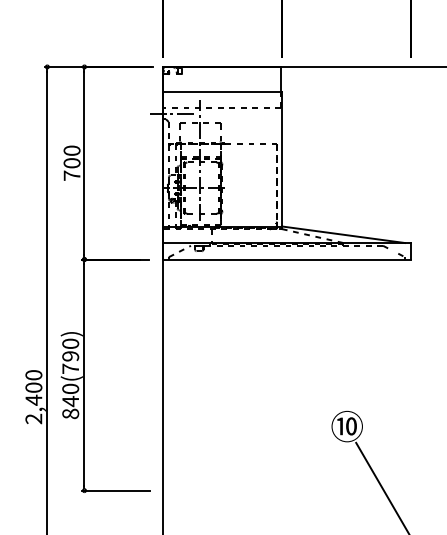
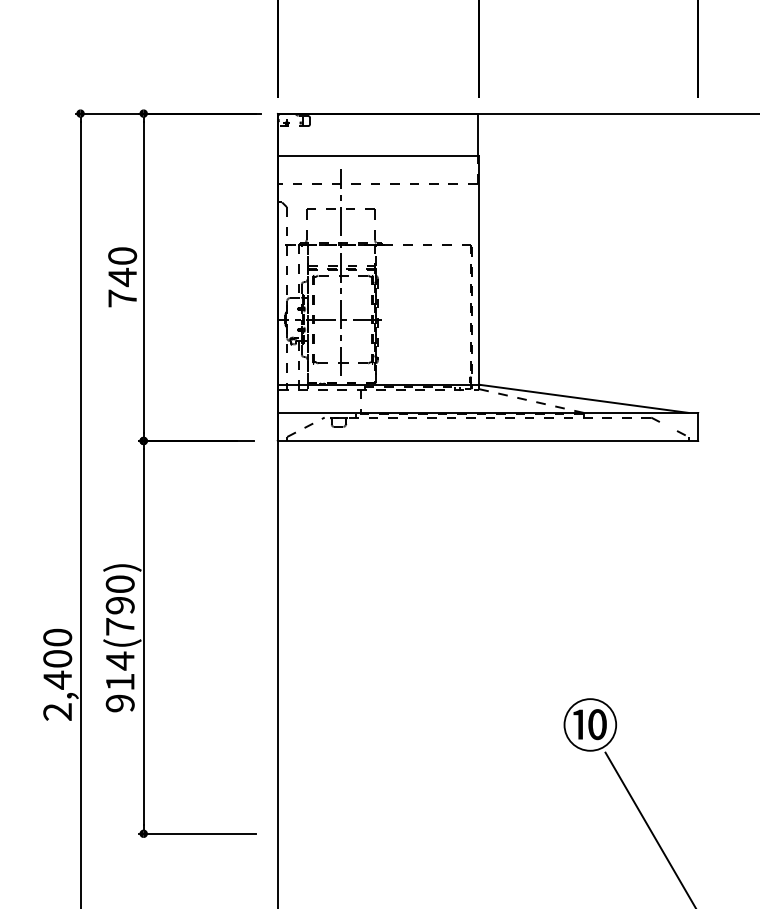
line: (172, 113) -> (293, 192), removed
text: (71, 162) -> (121, 276), 700 -> 740
text: (70, 401) -> (119, 682), 840(790) -> 914(790)

